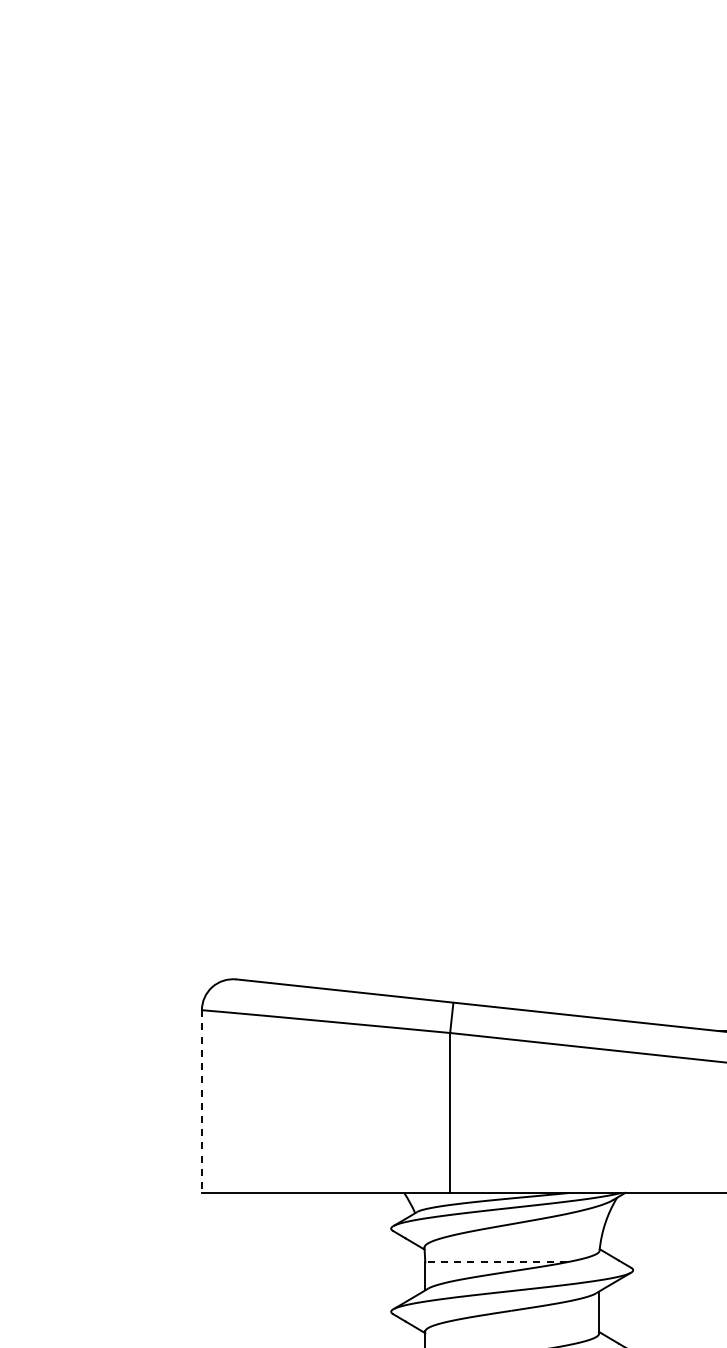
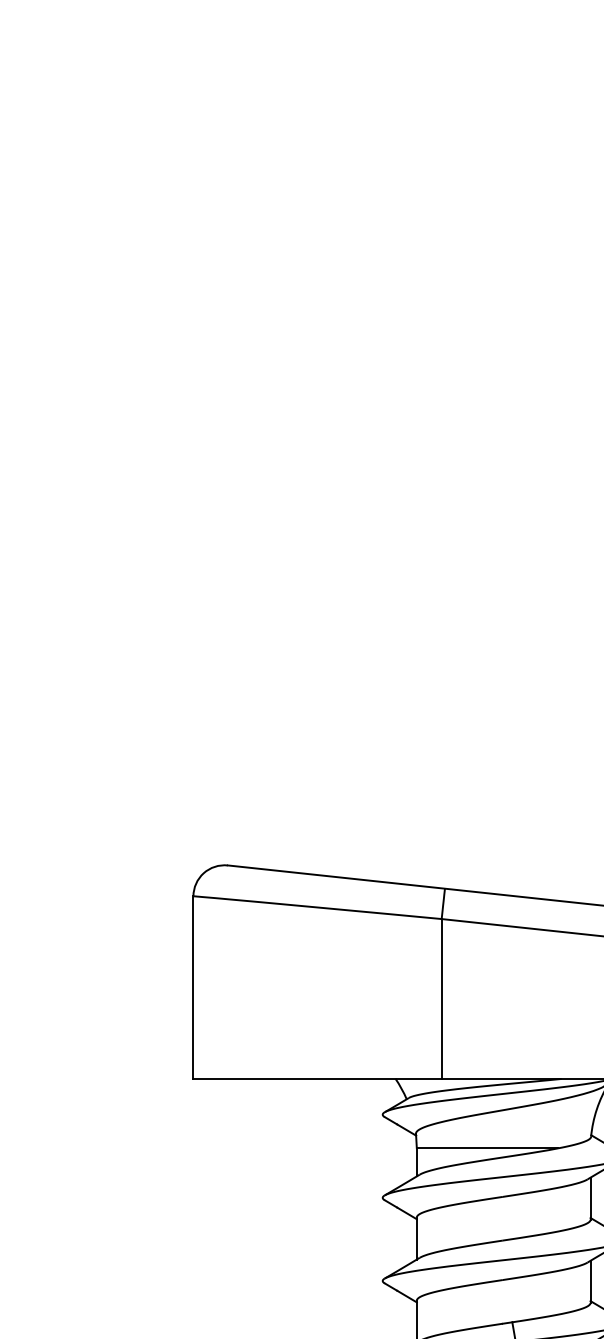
line: (201, 1102) -> (193, 988), dashed -> solid
line: (496, 1262) -> (488, 1148), dashed -> solid

